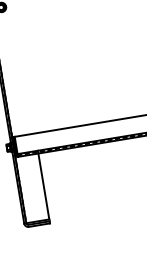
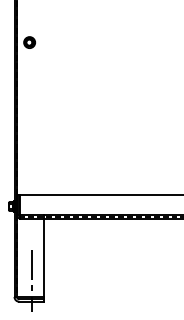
line: (37, 207) -> (32, 280), added

